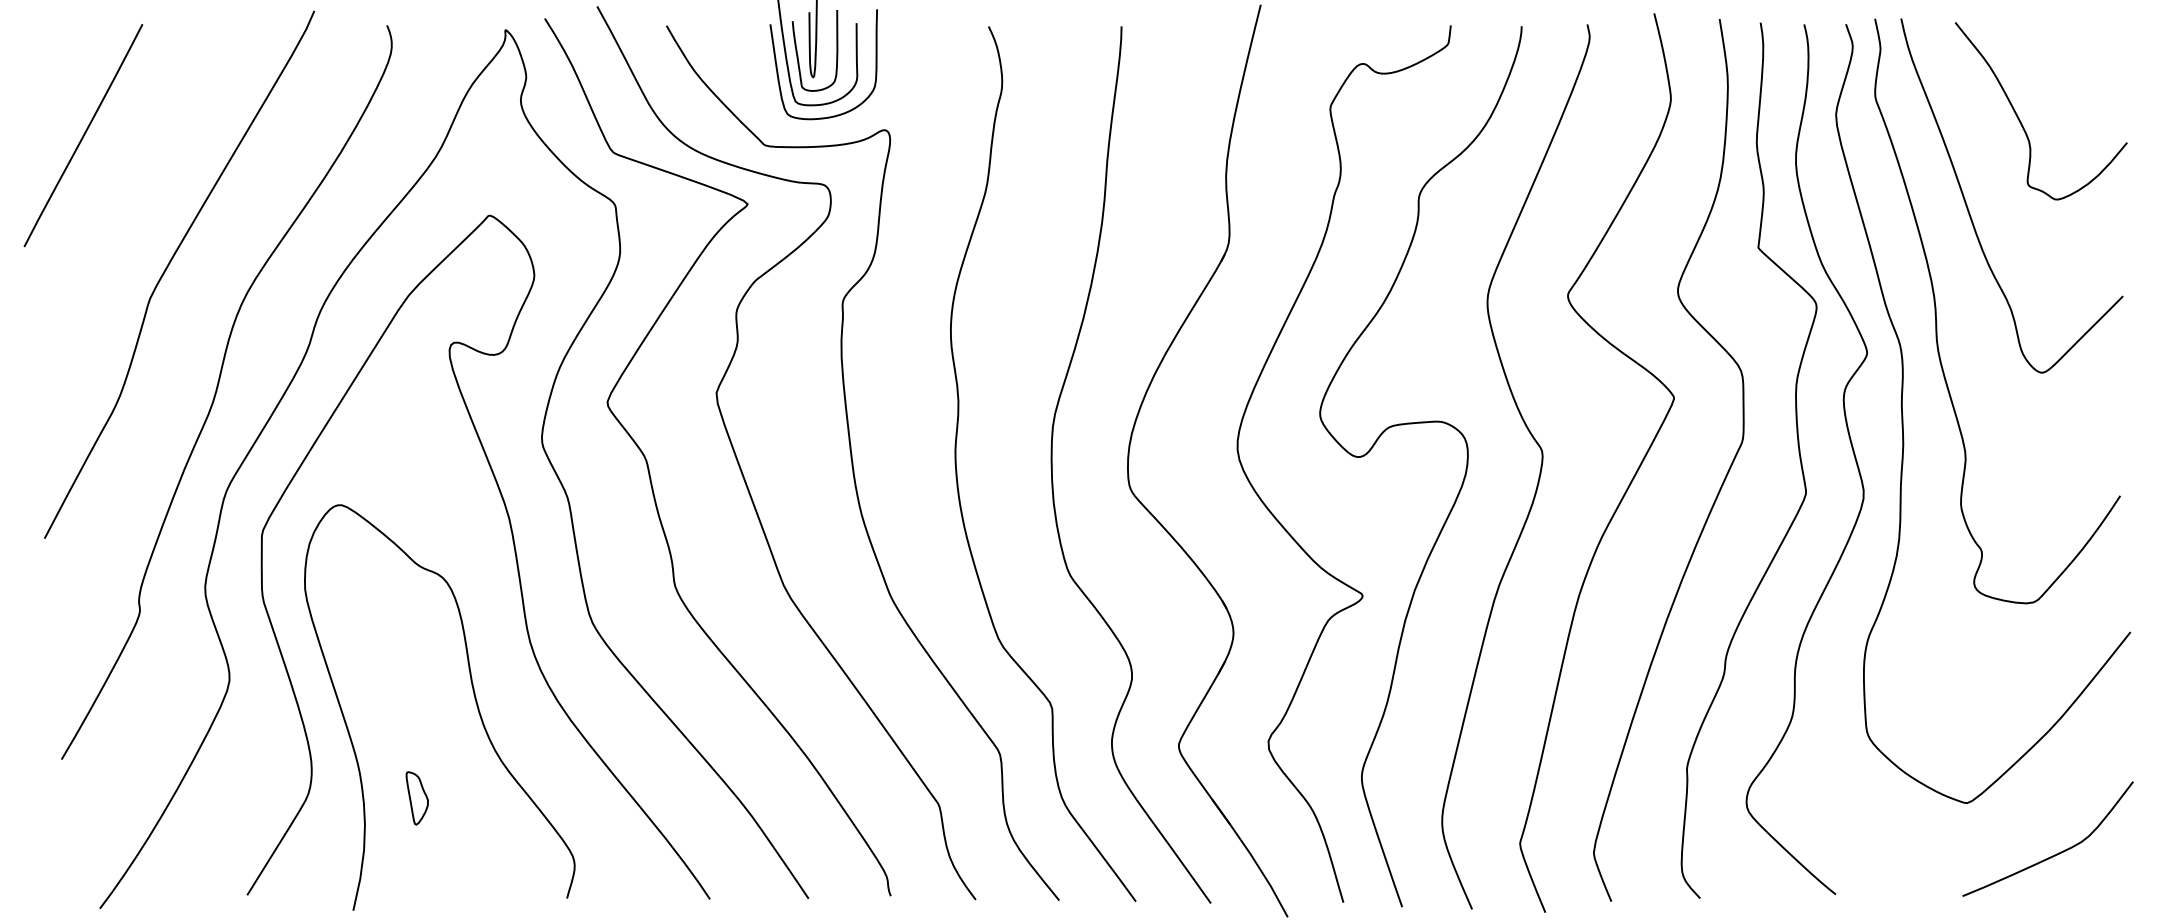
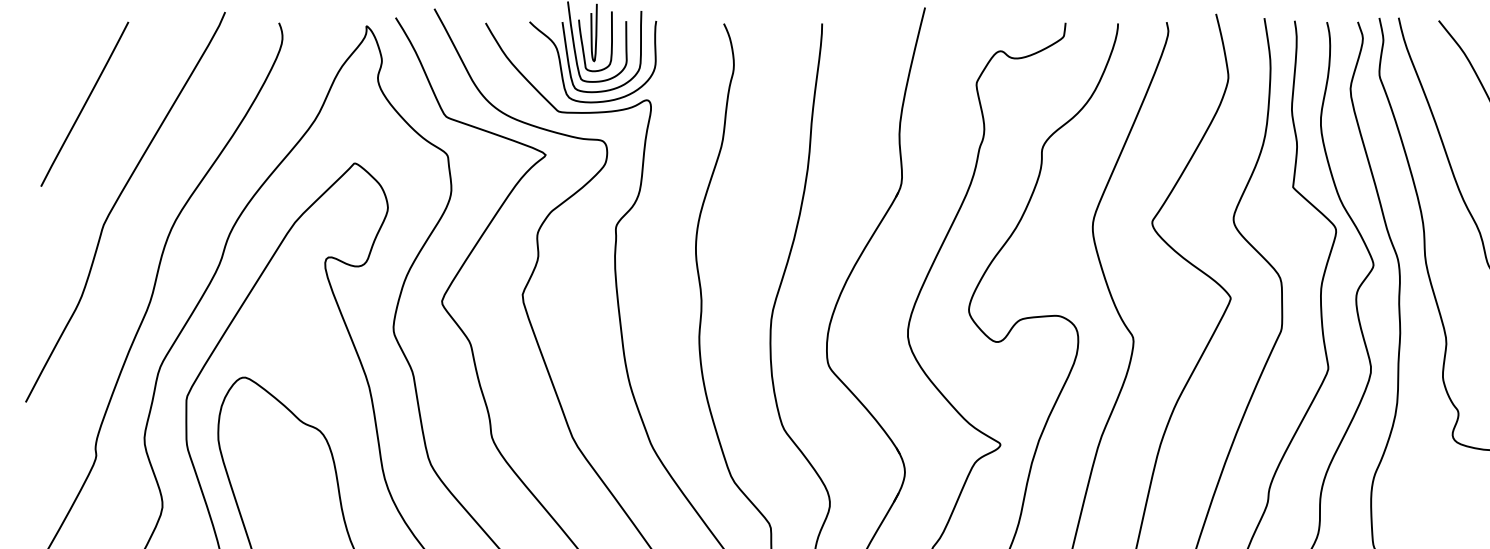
curve: (769, 86) -> (561, 67), added
line: (83, 135) -> (84, 104), moved

